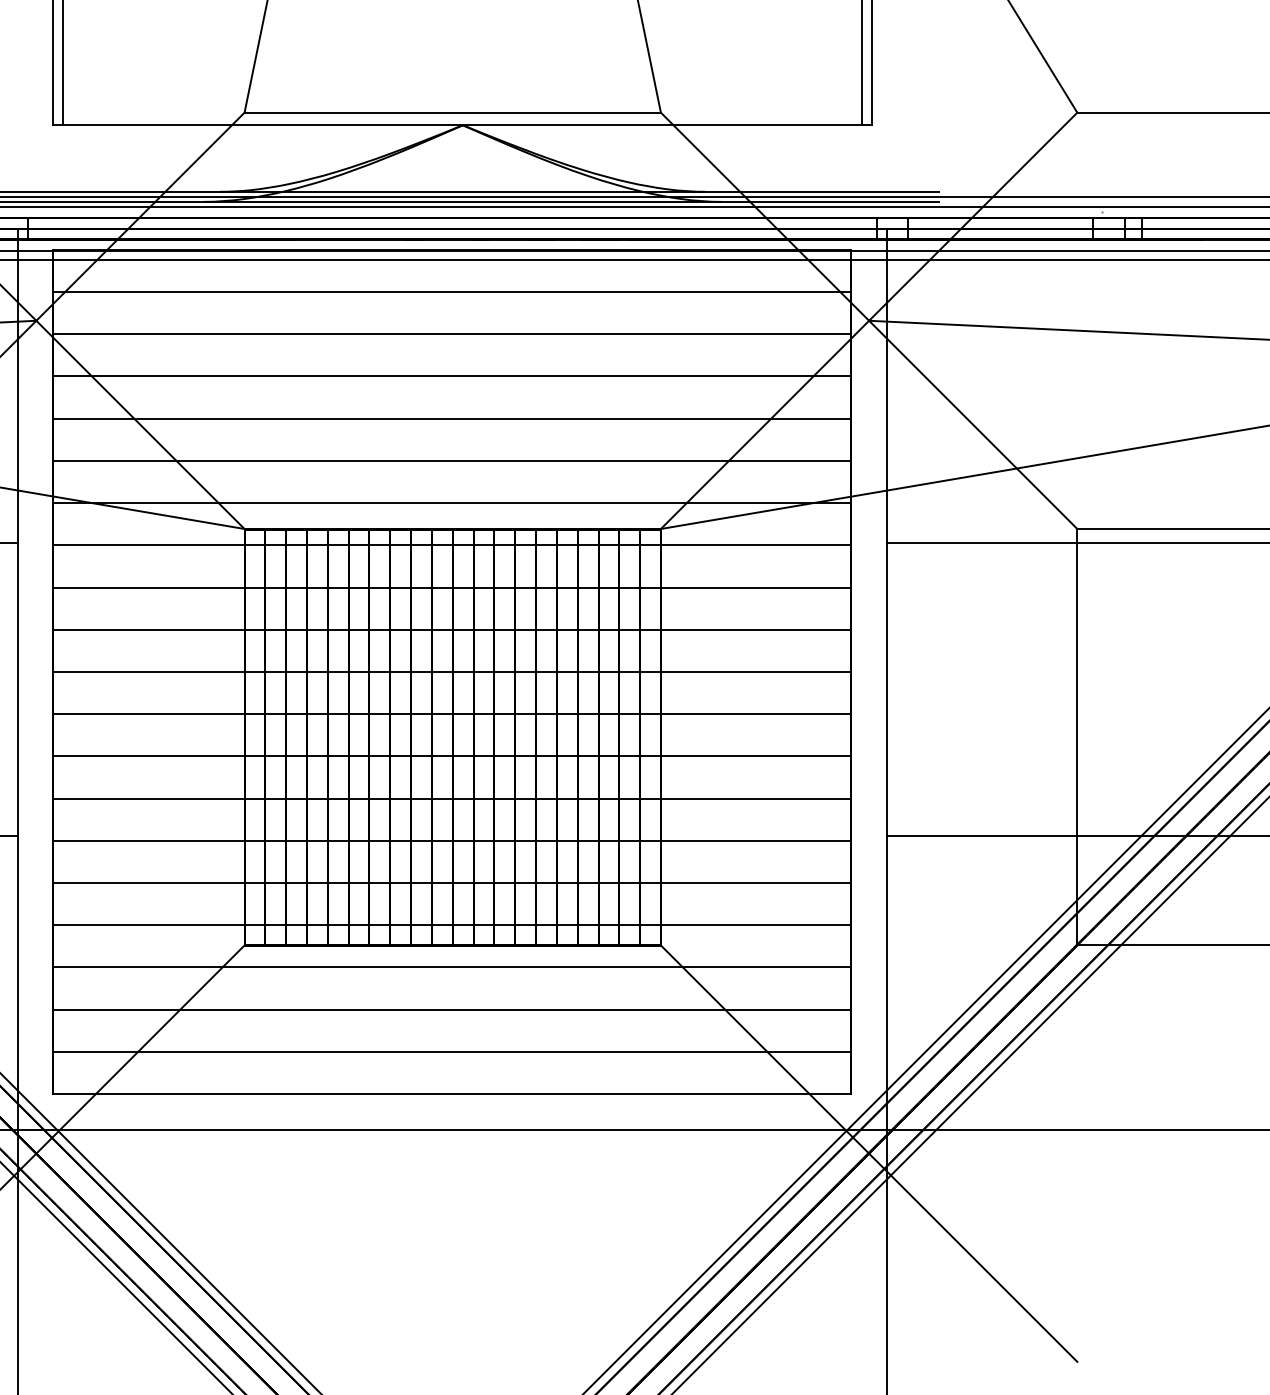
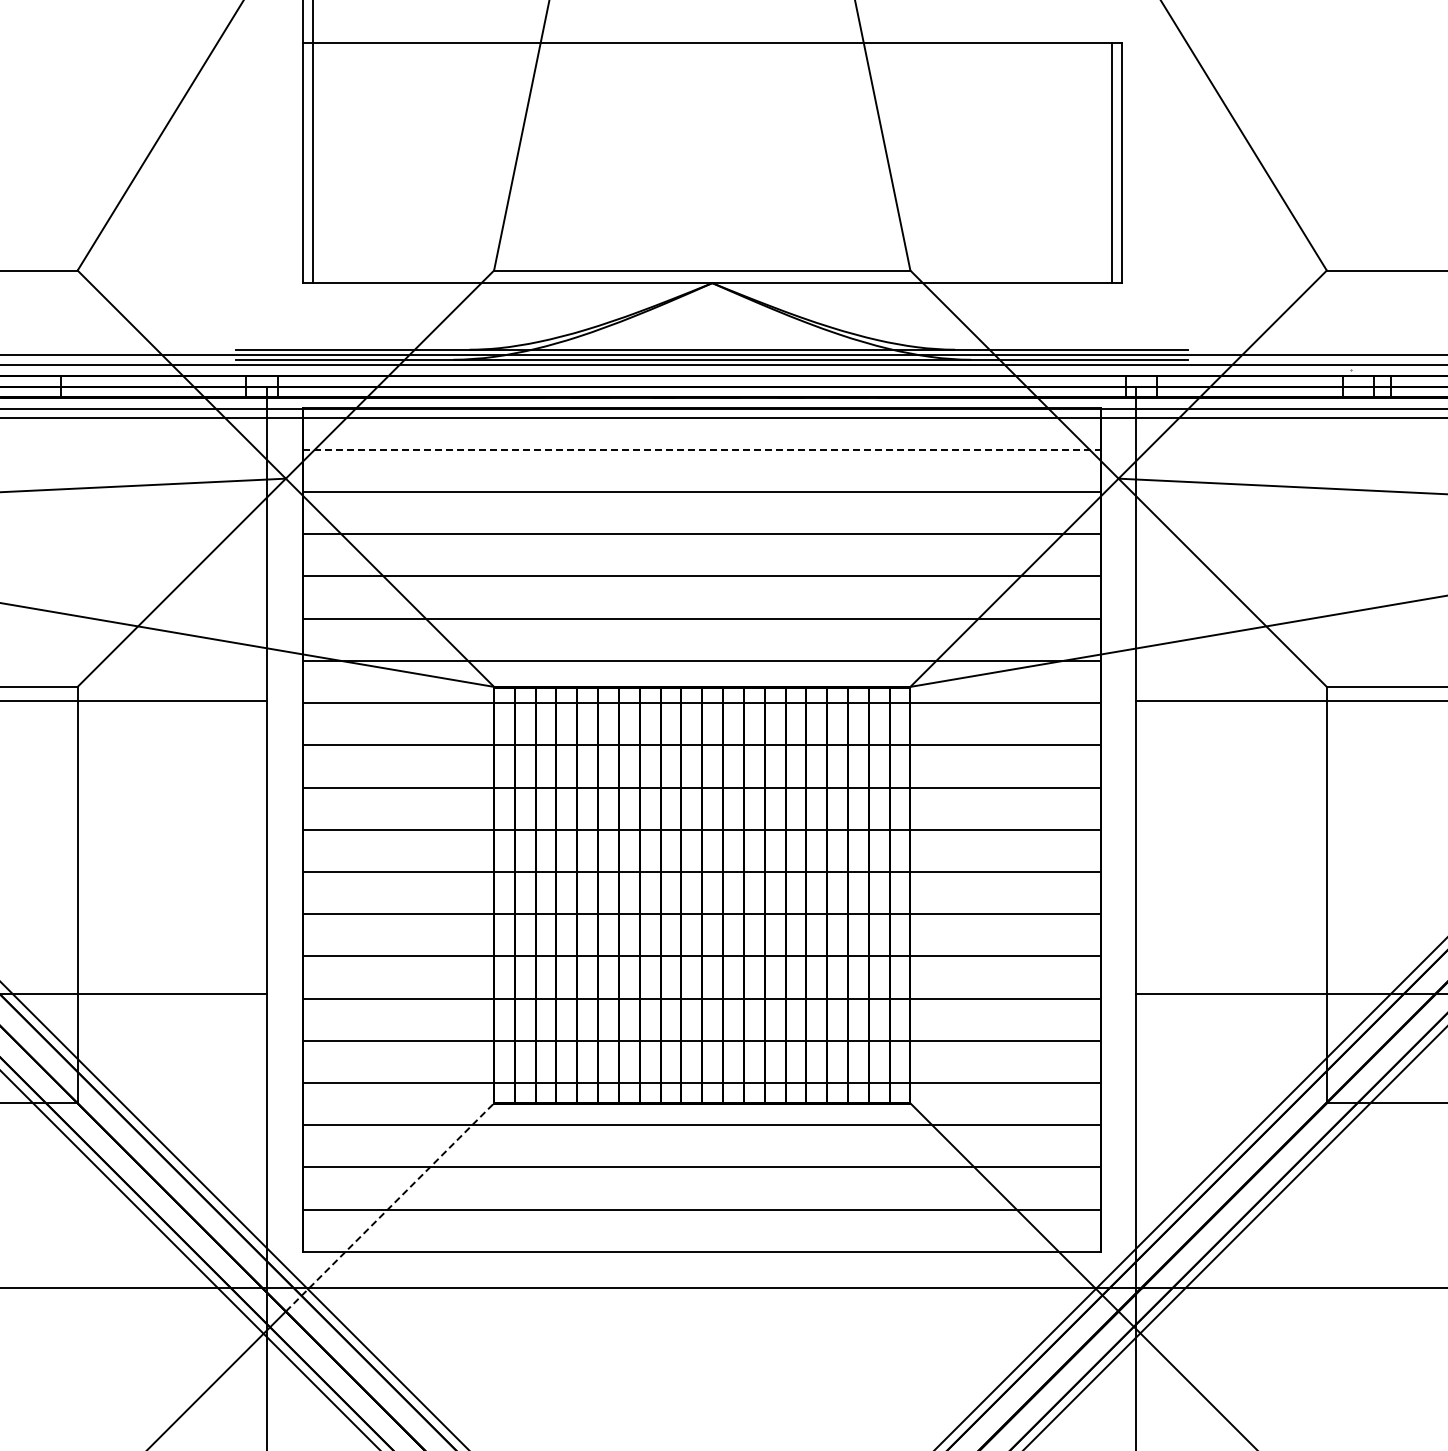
line: (453, 291) -> (702, 449), solid -> dashed
line: (141, 1049) -> (390, 1207), solid -> dashed

